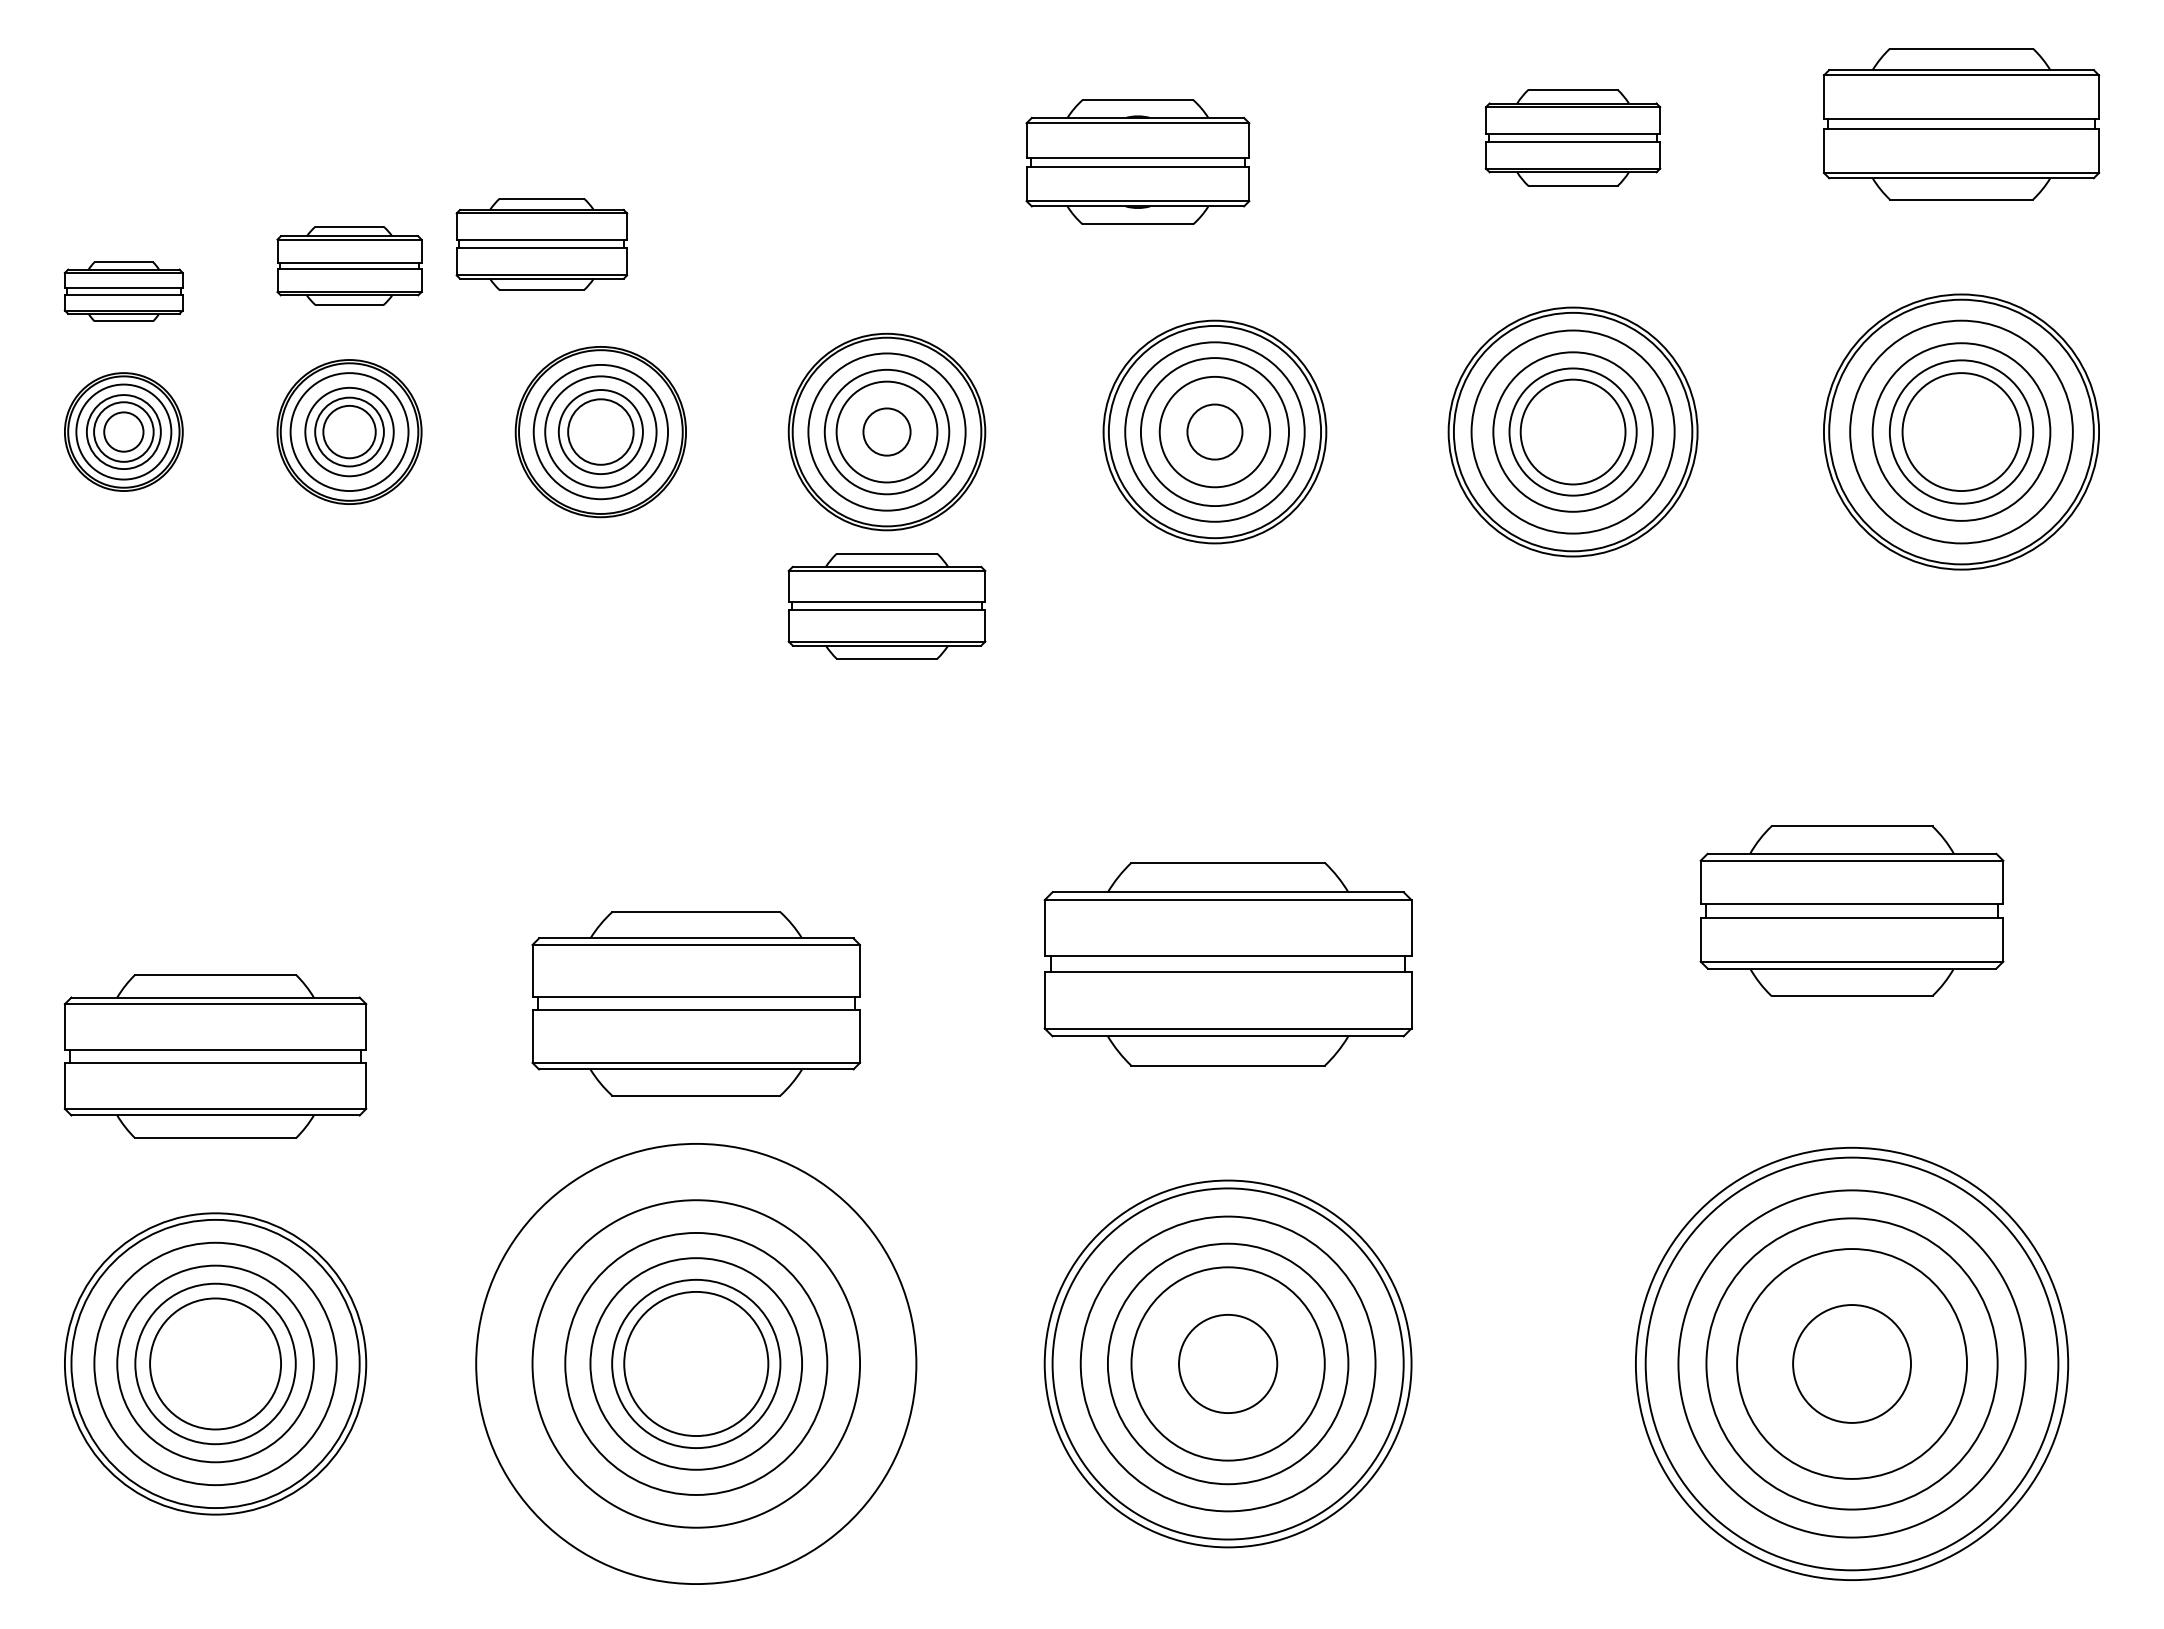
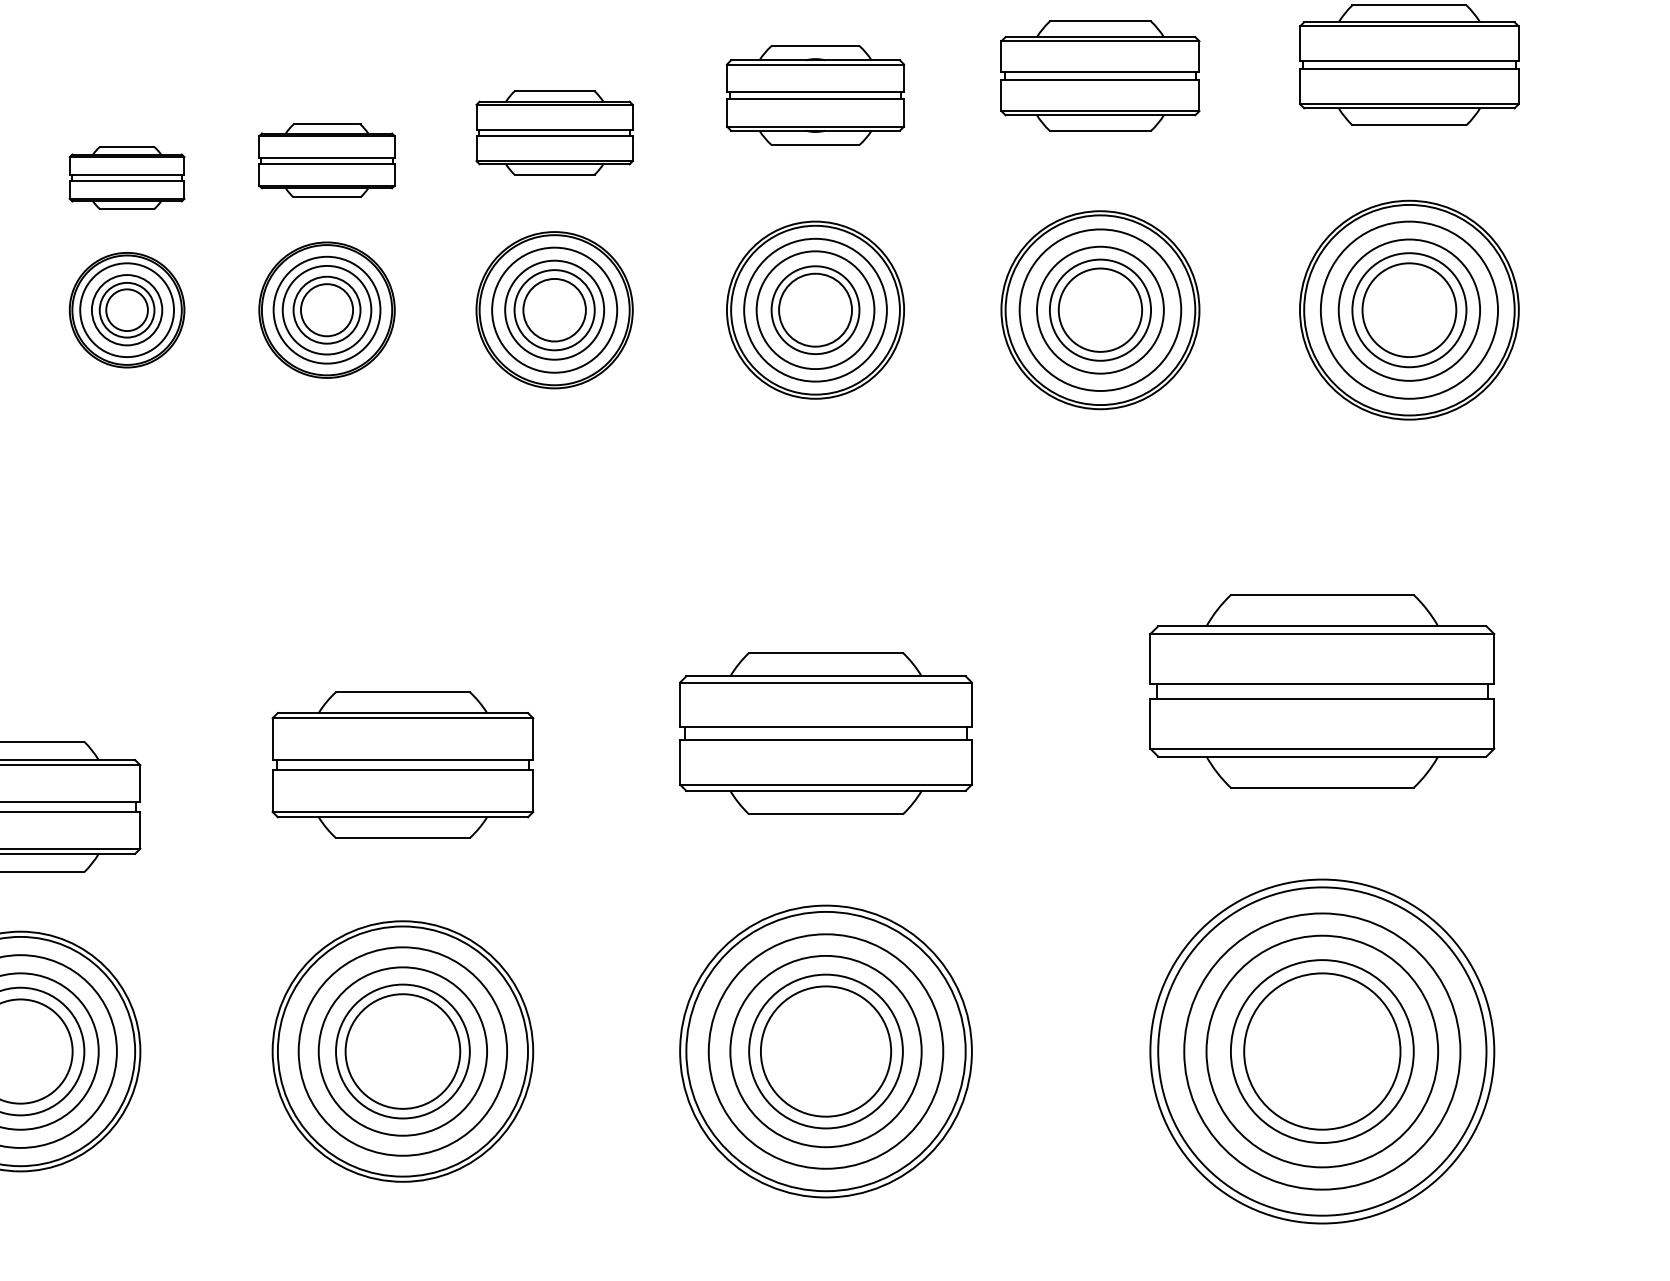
part: (1572, 137) -> (1099, 75), size x1.43
part: (1137, 161) -> (815, 94), moved
part: (541, 244) -> (326, 161), moved
circle: (886, 431) -> (554, 309), size x1.67
circle: (1214, 431) -> (815, 309), size x1.67
part: (886, 606) -> (554, 133), moved
part: (1851, 910) -> (1321, 690), size x1.43
circle: (696, 1363) -> (403, 1051), size x0.71
circle: (1228, 1363) -> (826, 1051), size x1.67
circle: (1851, 1363) -> (1321, 1051), size x1.67

